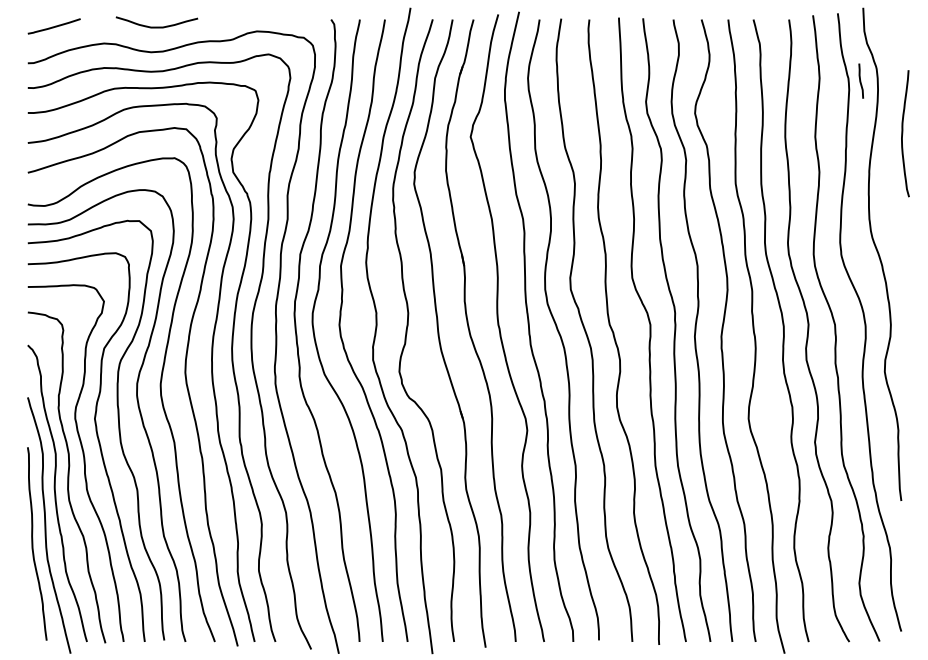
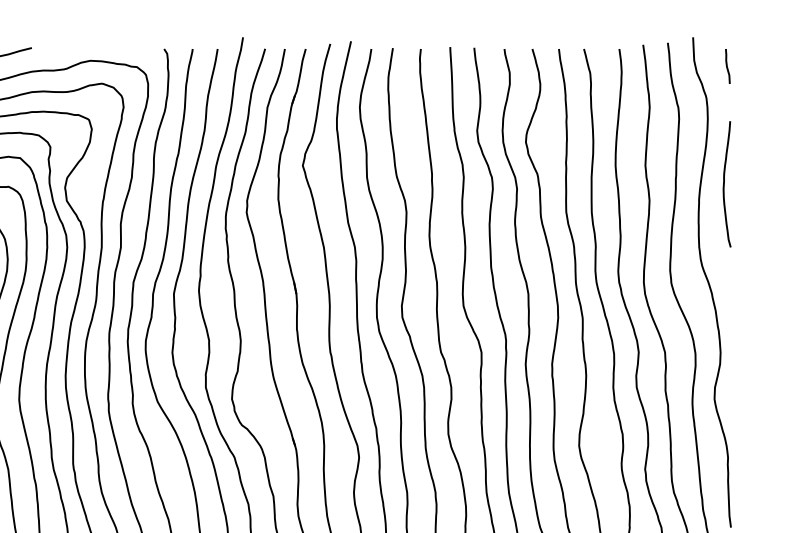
curve: (860, 80) -> (727, 65), moved
curve: (903, 133) -> (725, 184), moved

